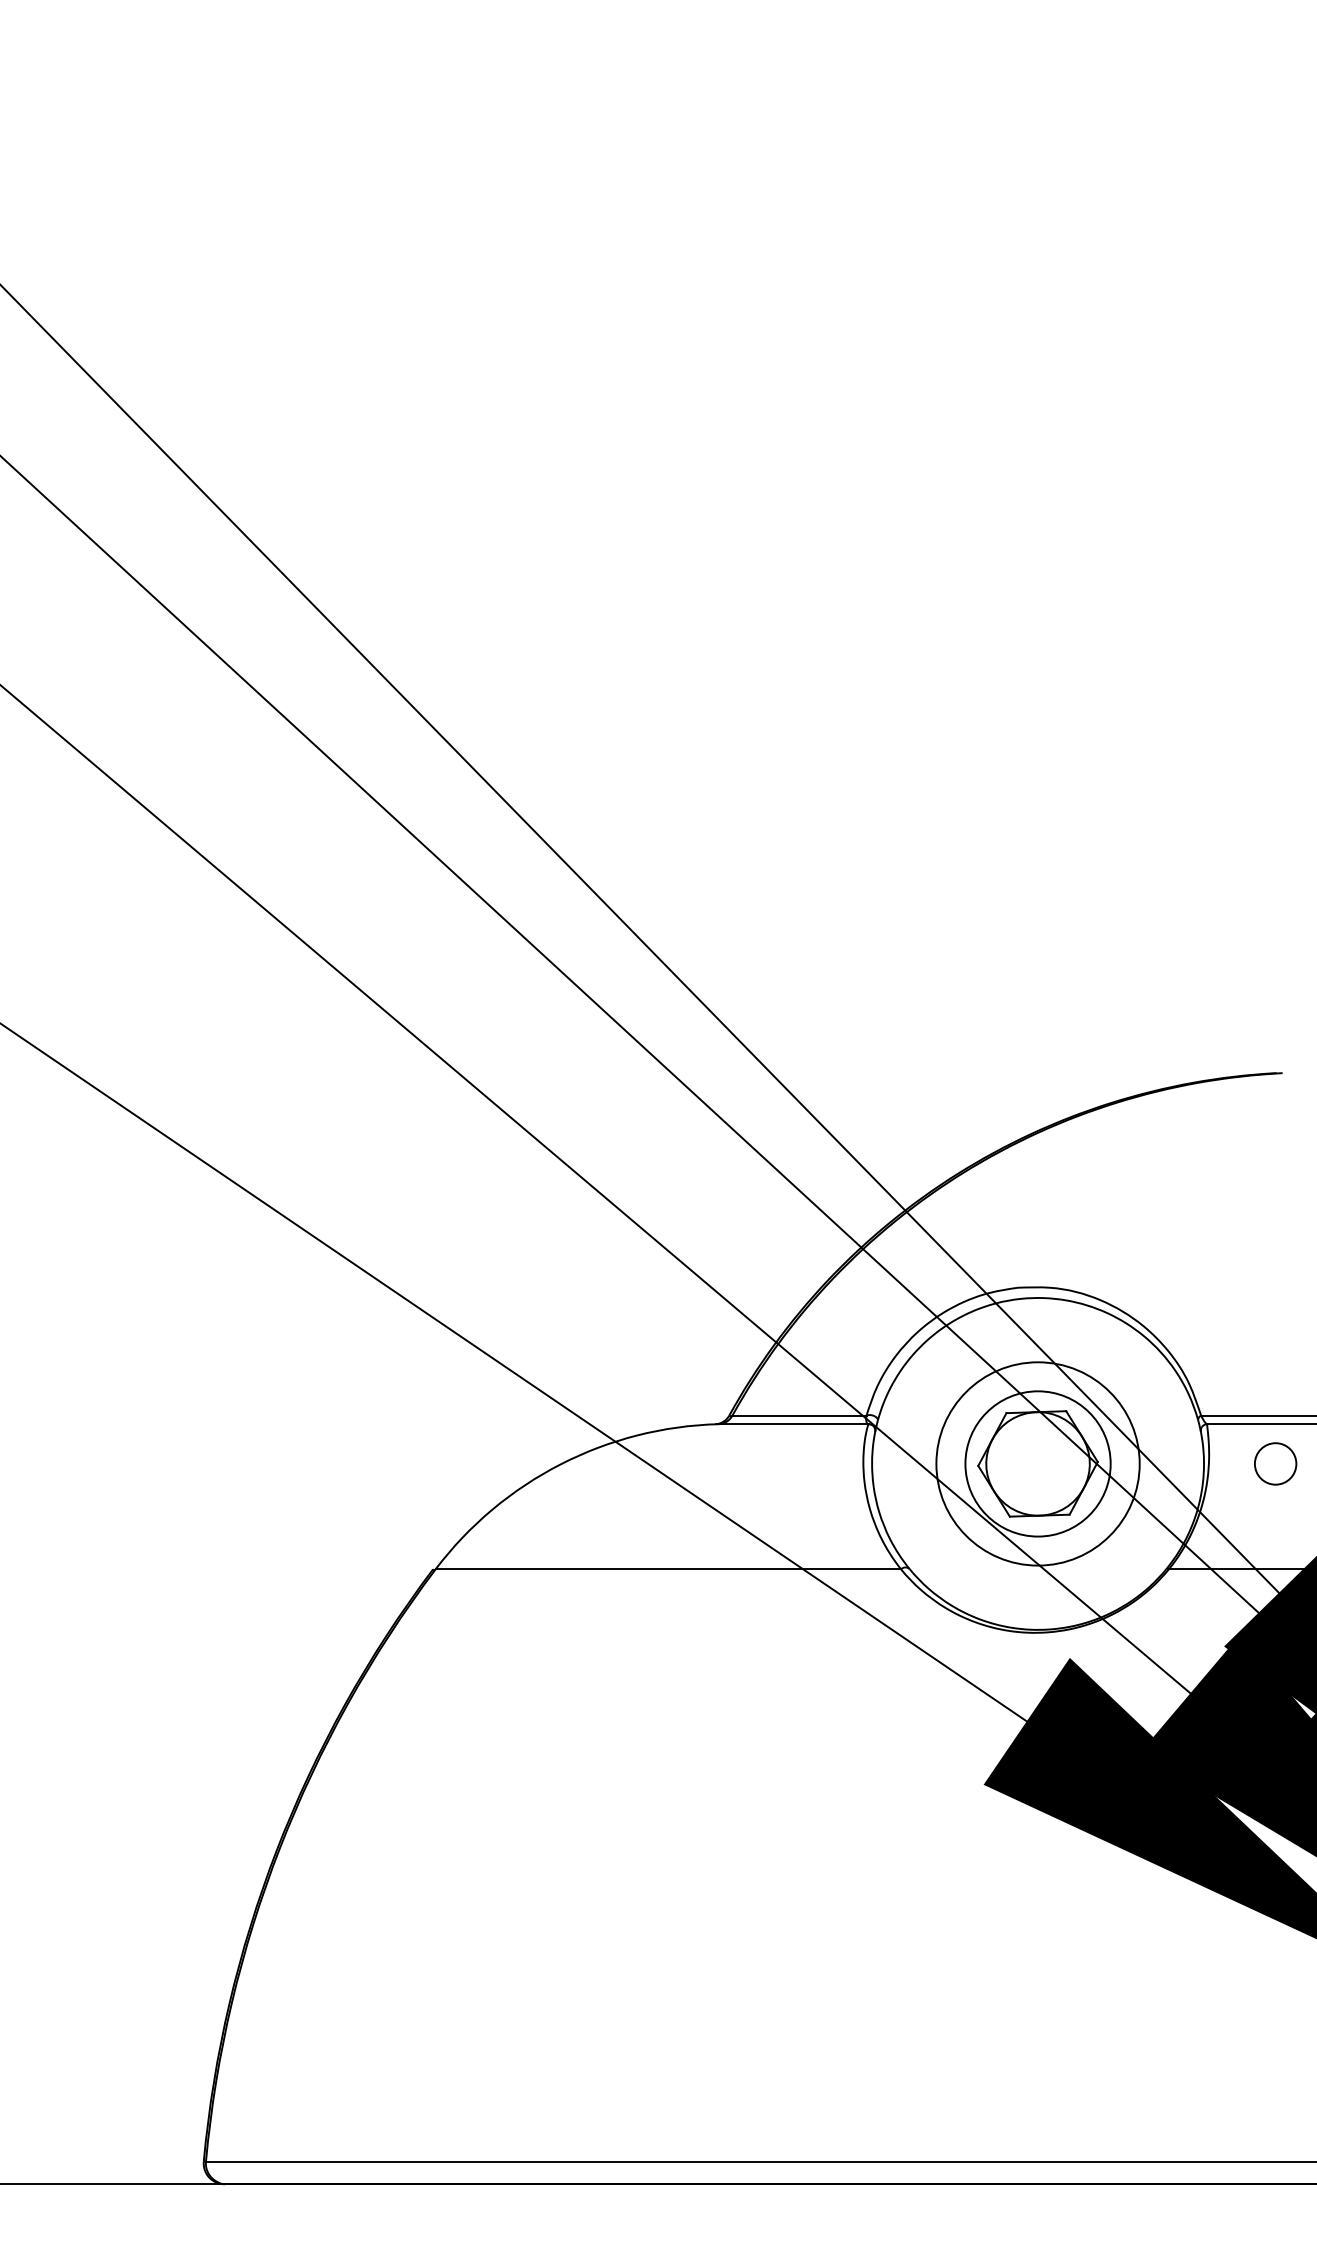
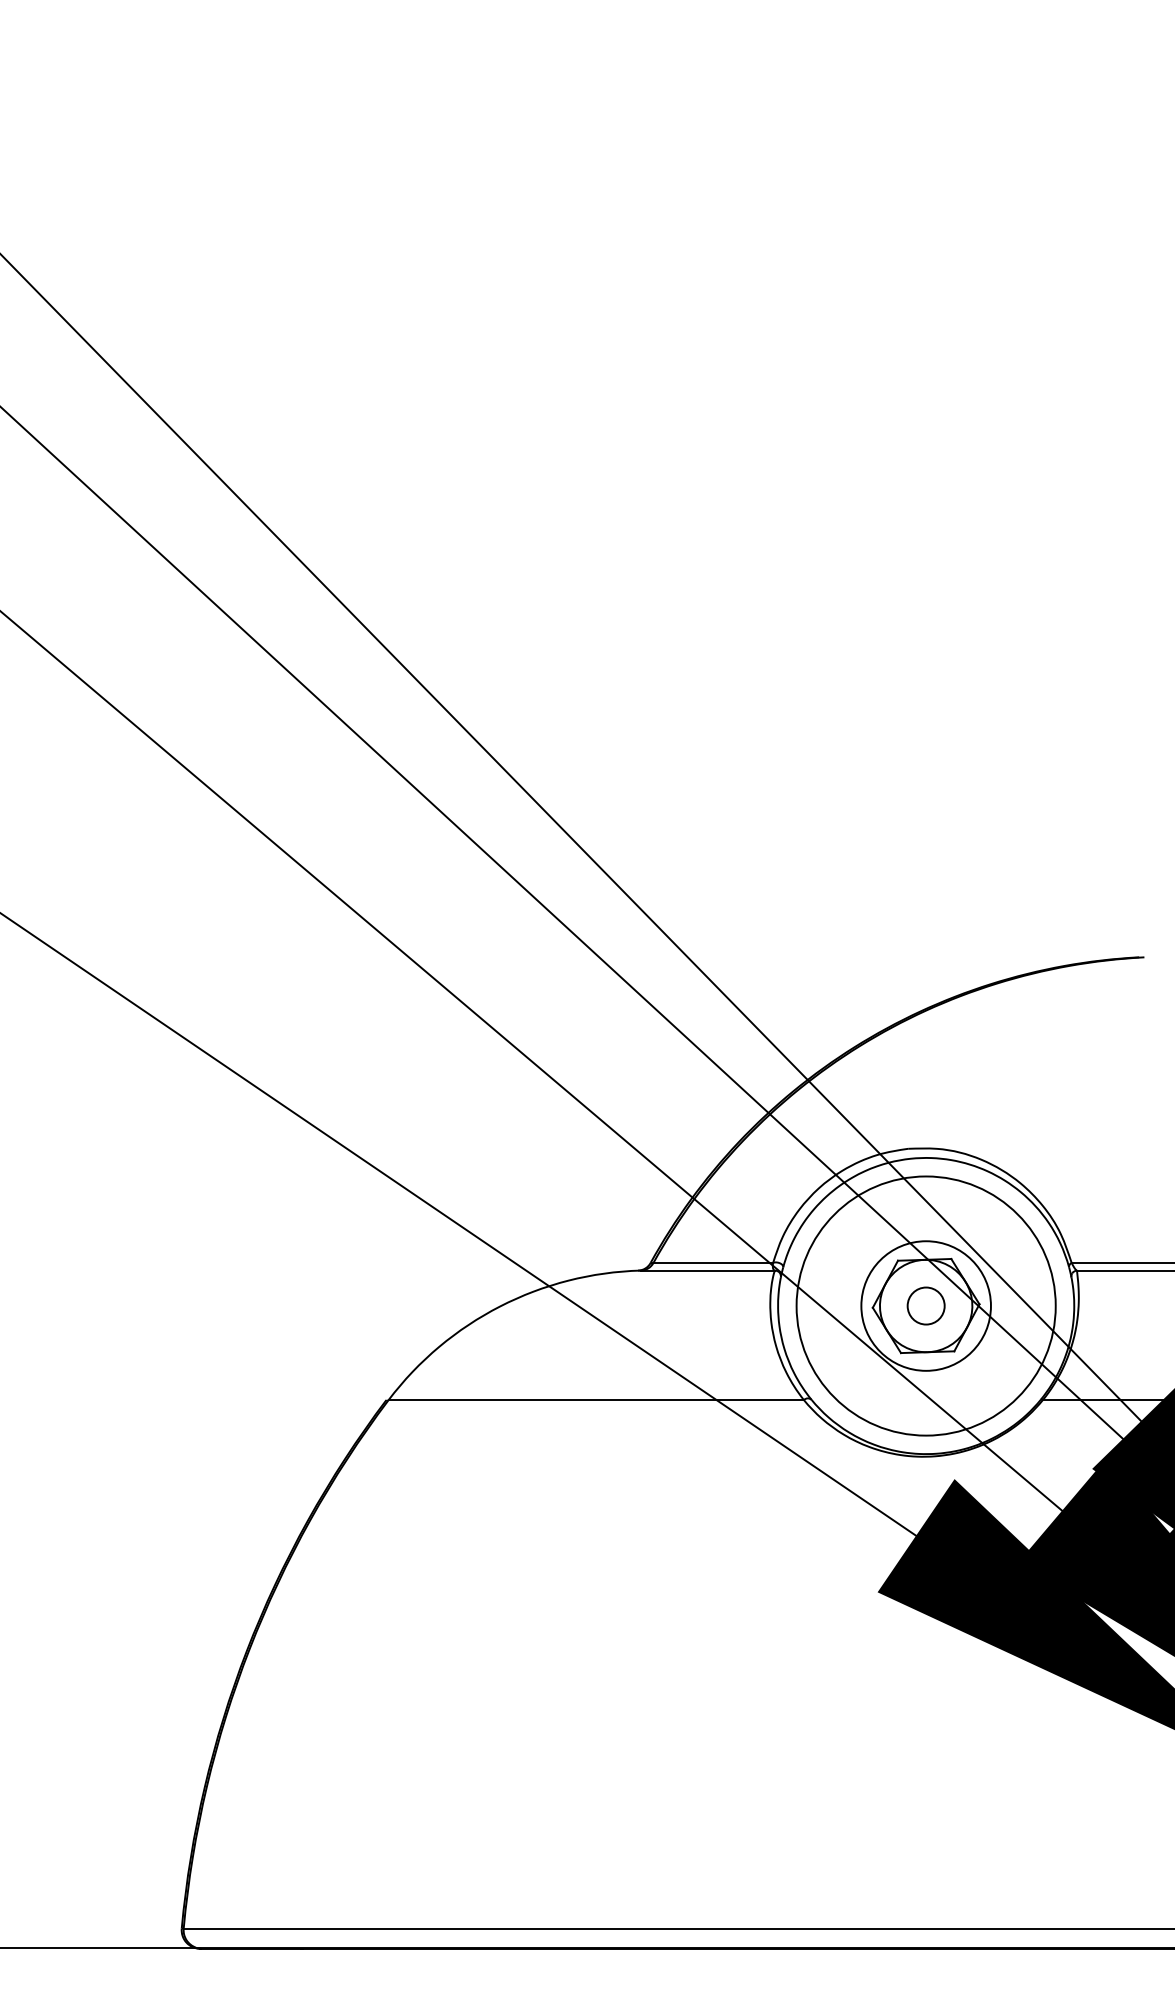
circle: (1037, 1463) -> (925, 1305), size x1.43
circle: (1274, 1463) -> (925, 1305), moved

